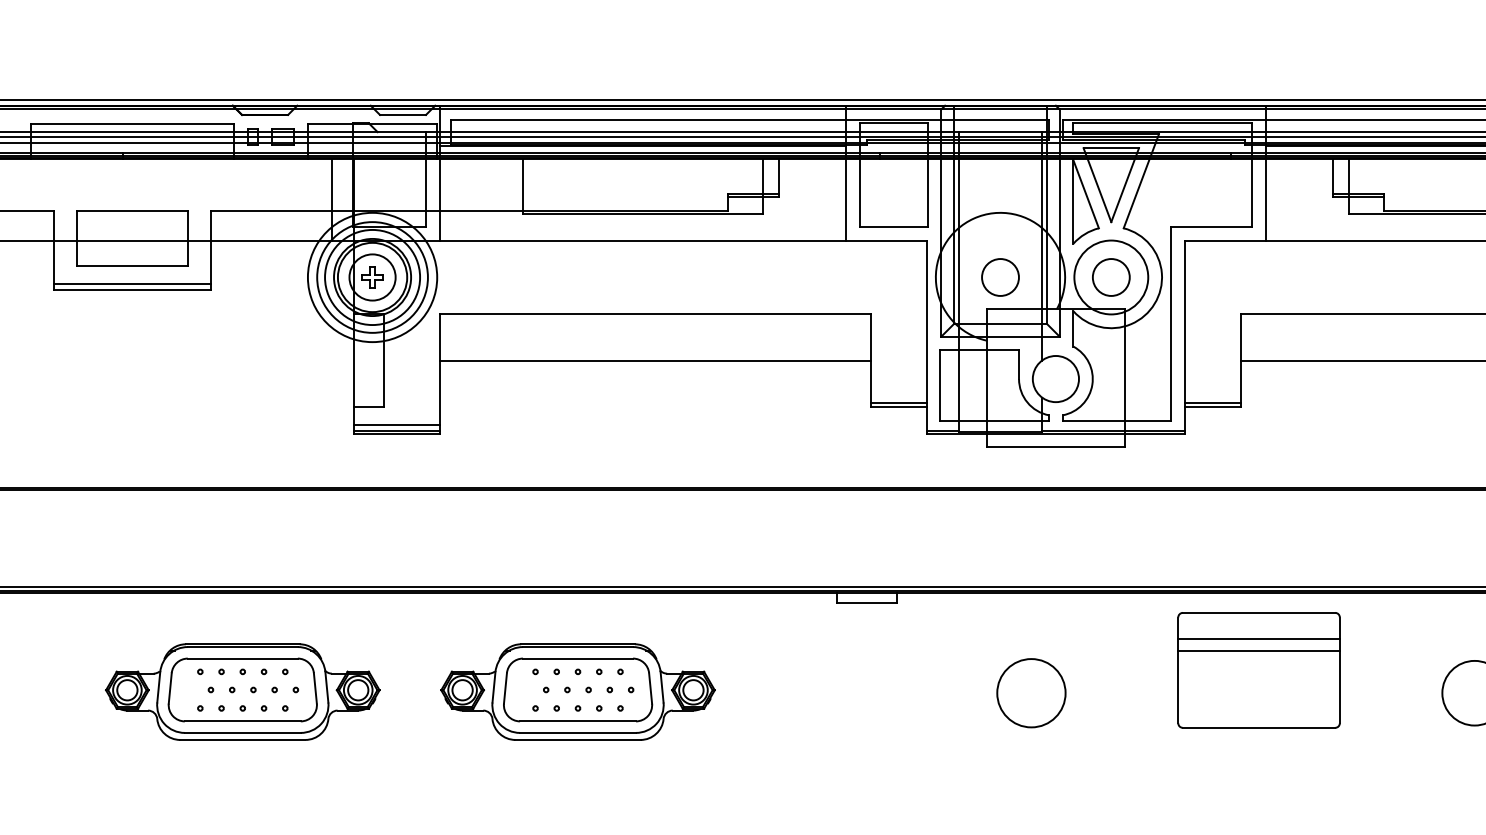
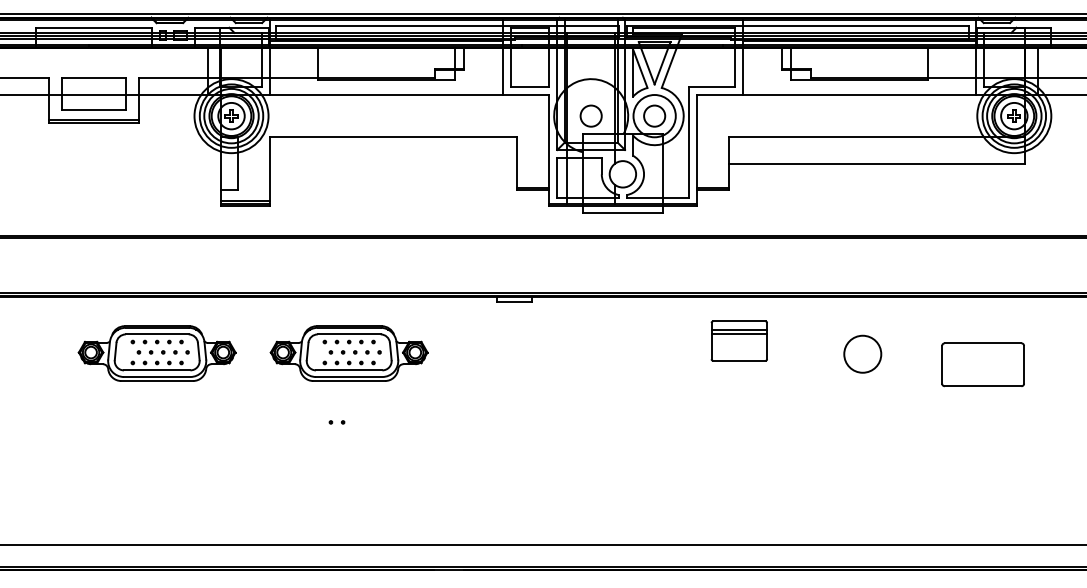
line: (655, 360) -> (393, 163), removed
part: (1259, 669) -> (739, 340), size x0.6
circle: (1030, 691) -> (608, 353), removed
part: (555, 812) -> (336, 422), added

